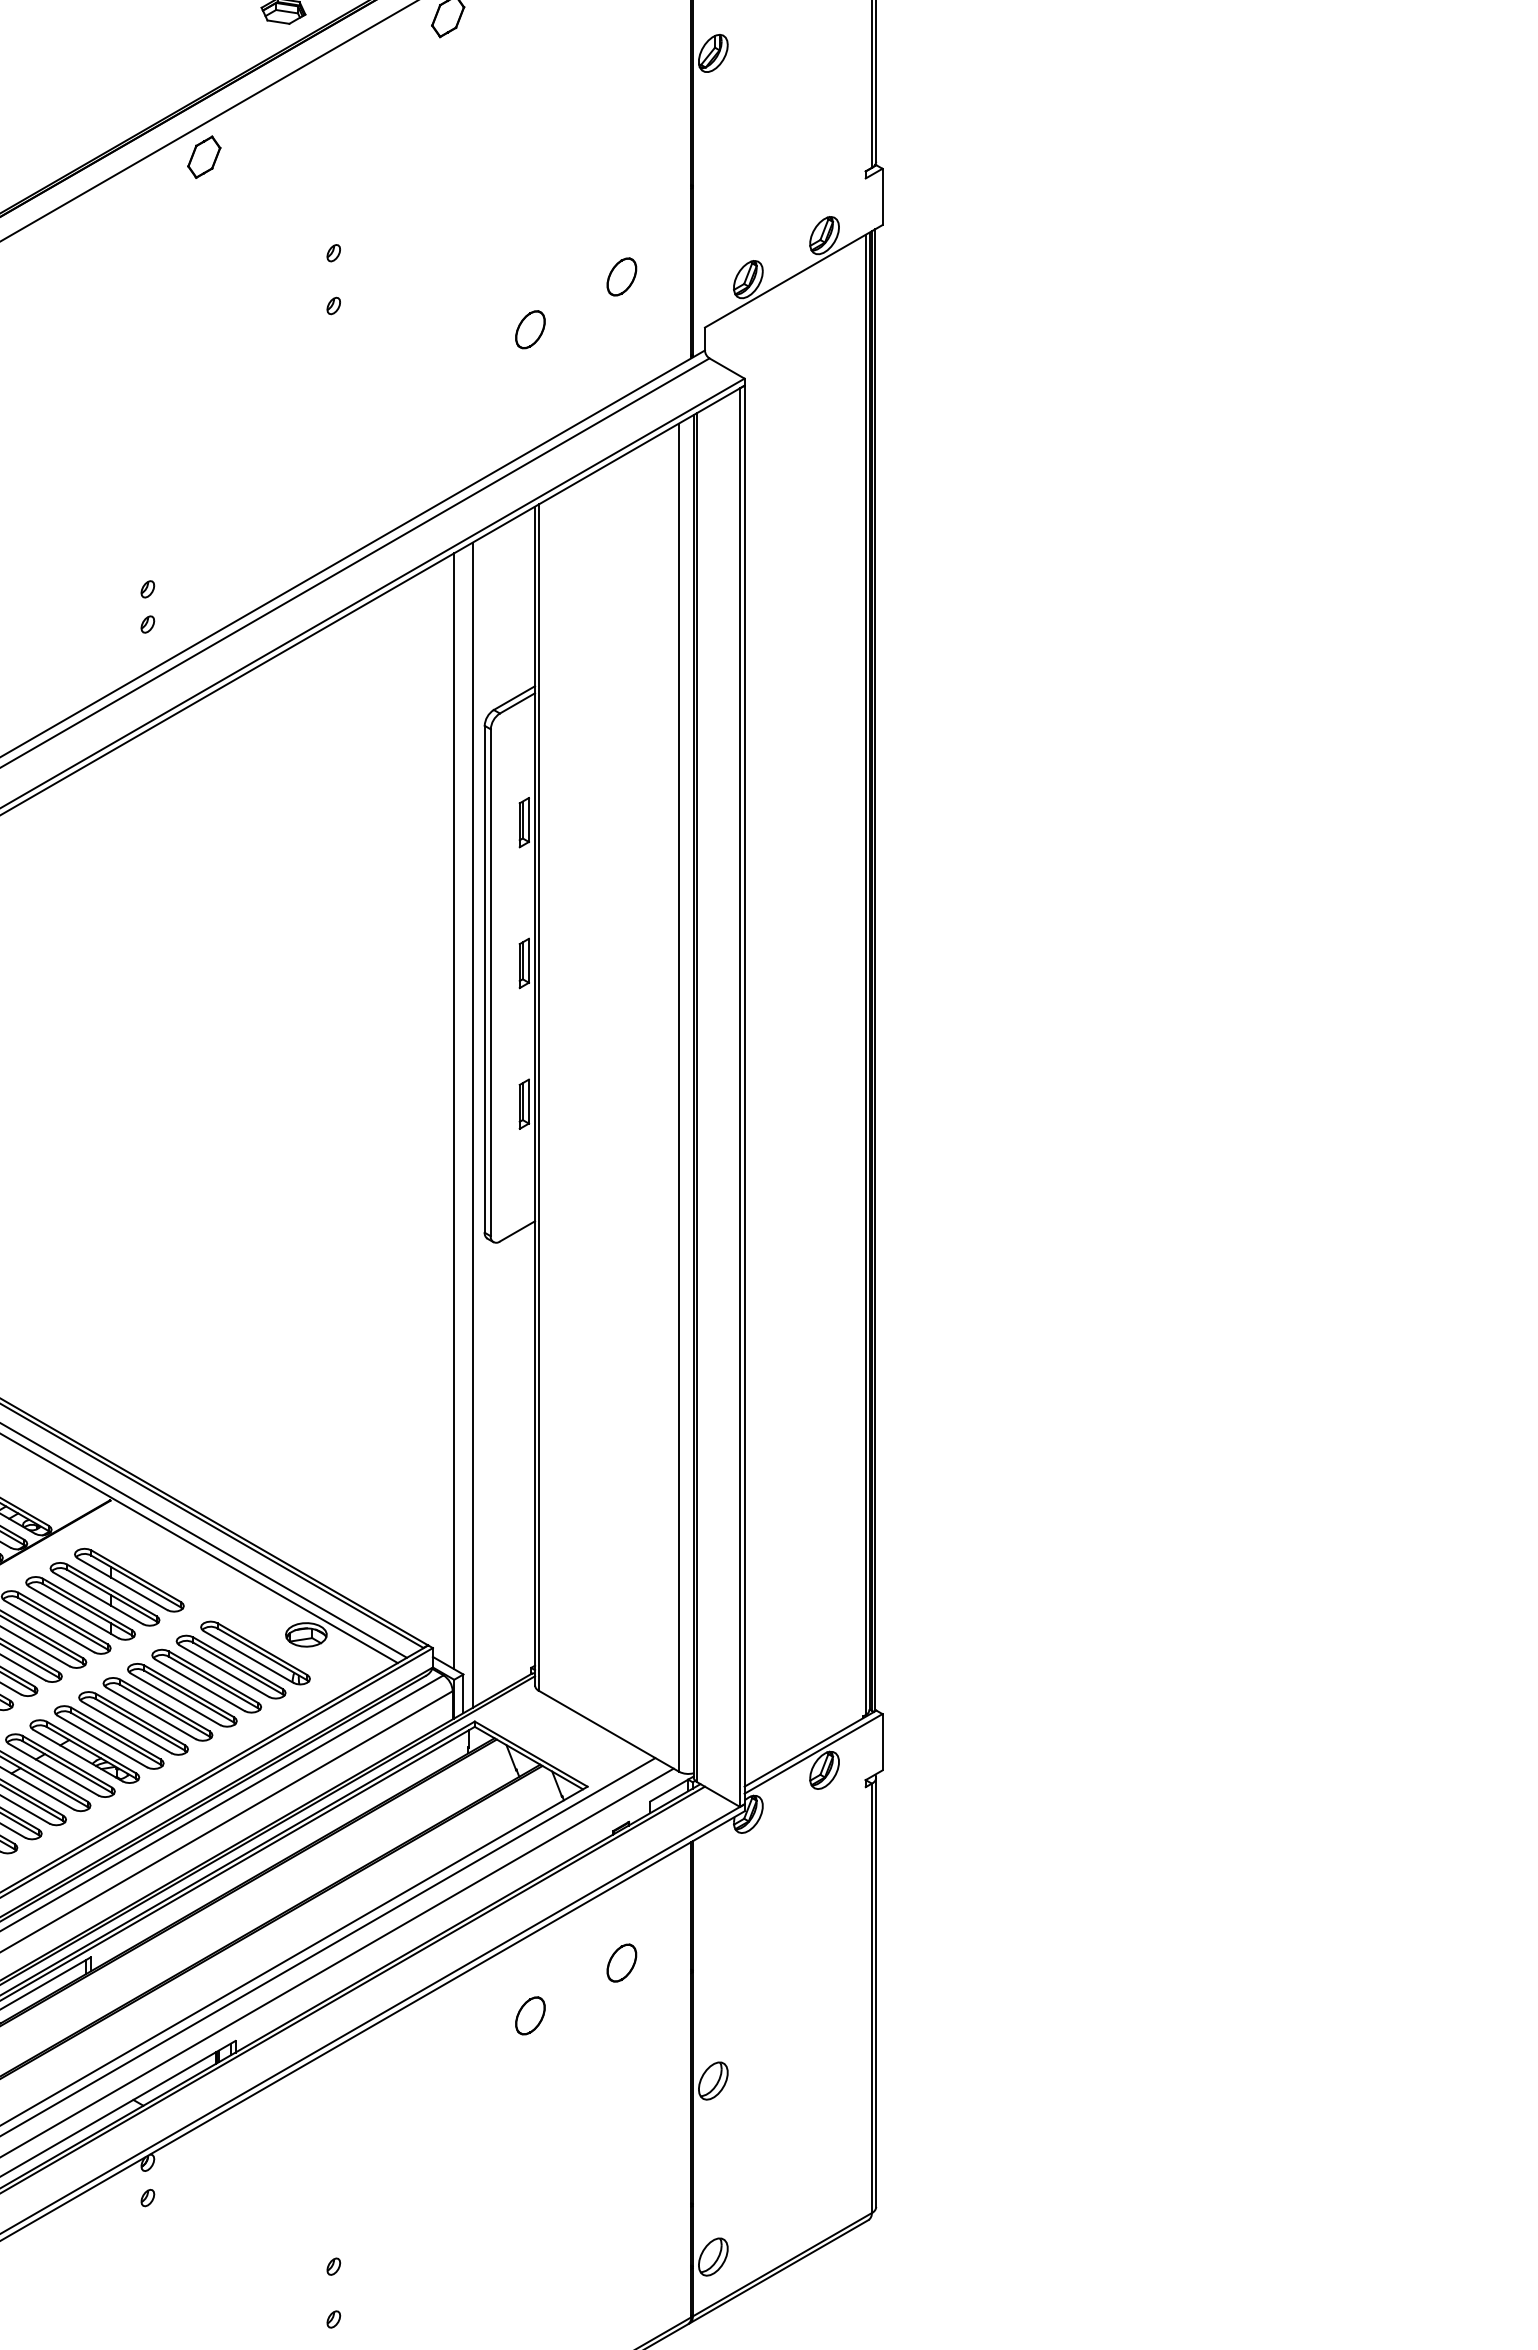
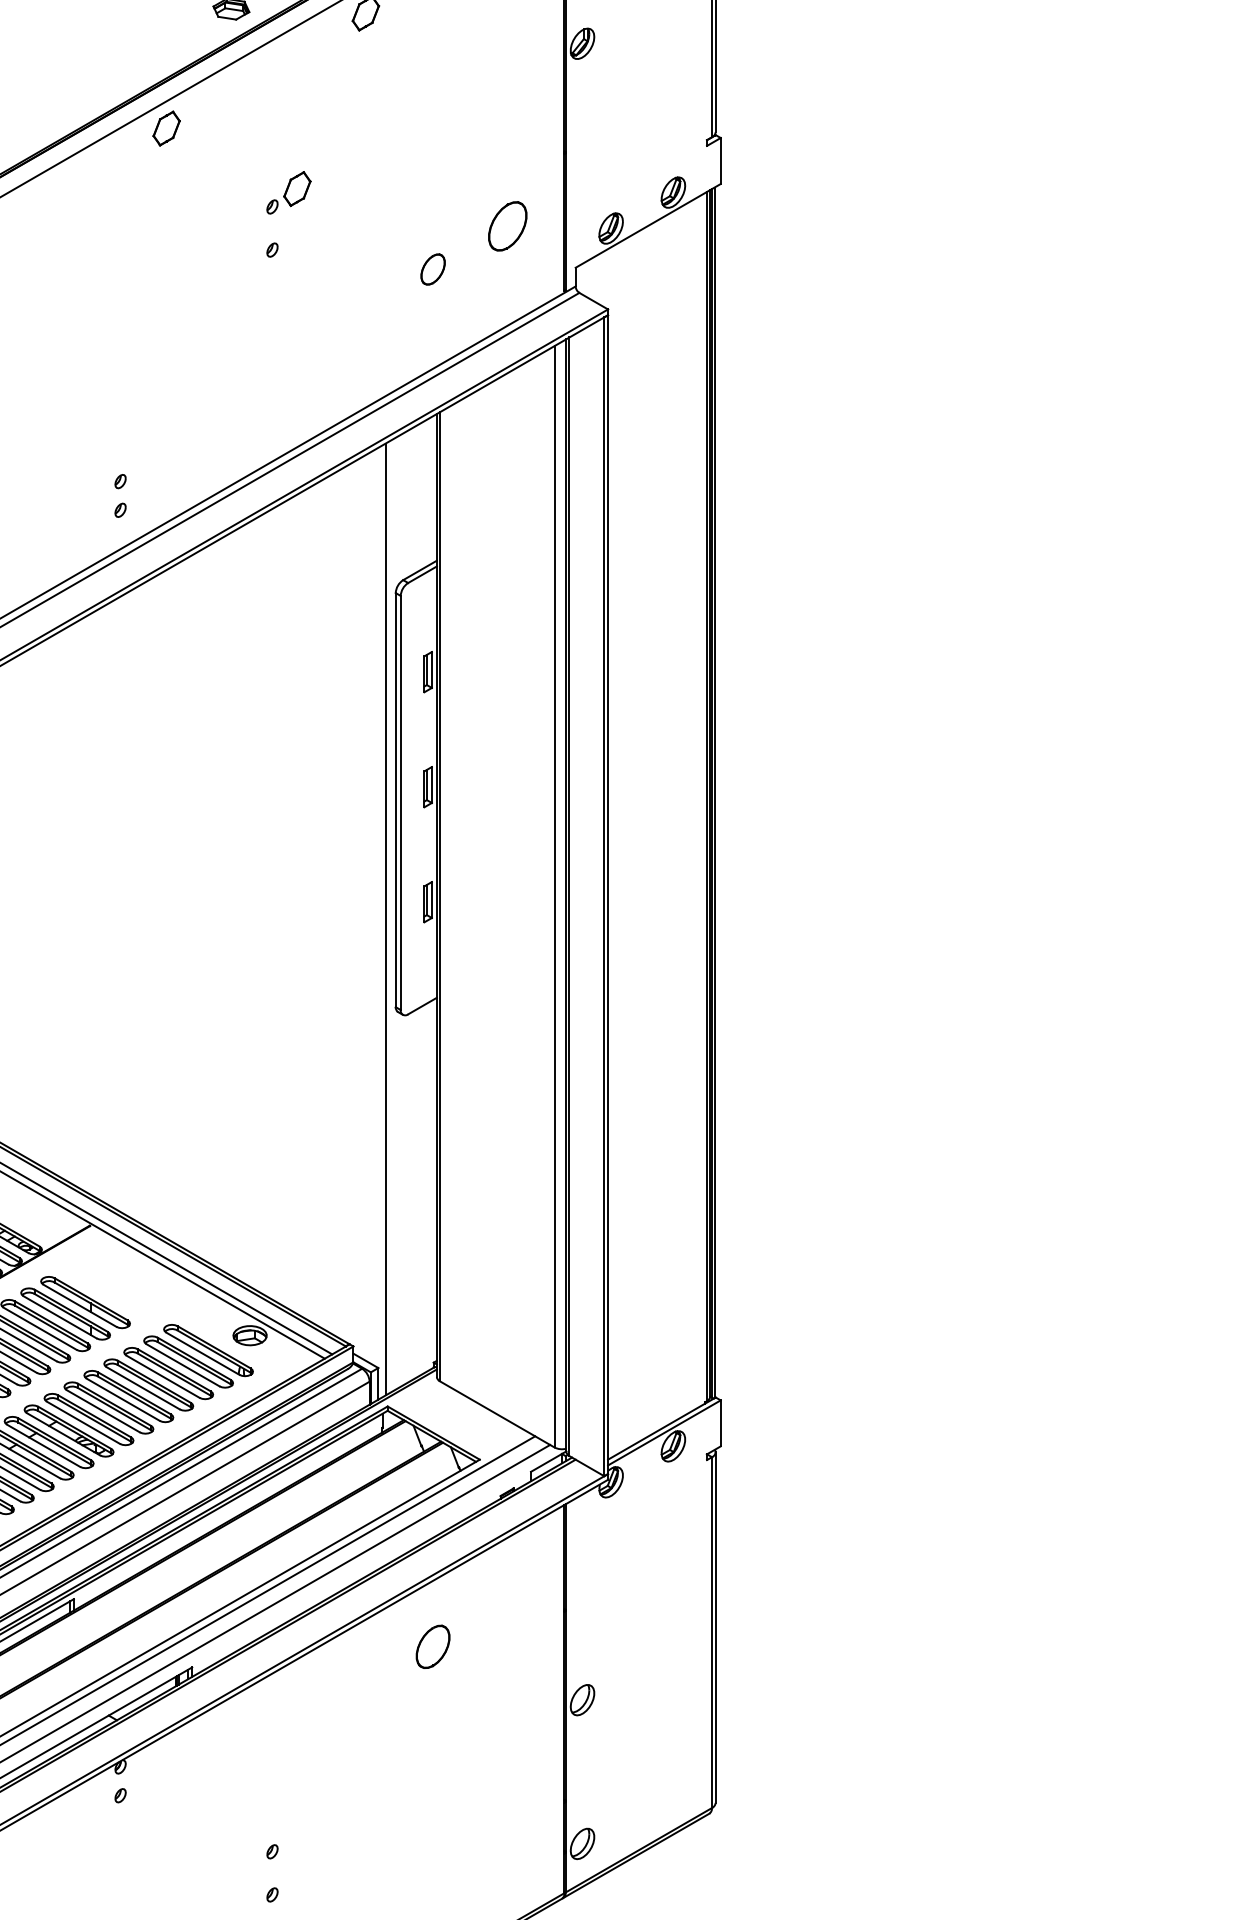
part: (364, 230) -> (297, 188), added
part: (621, 276) -> (507, 226), size x1.6
line: (454, 1111) -> (371, 908), removed
part: (129, 1579) -> (105, 1290), removed
part: (621, 1962) -> (507, 1603), removed
part: (530, 2015) -> (433, 1646), size x1.4

